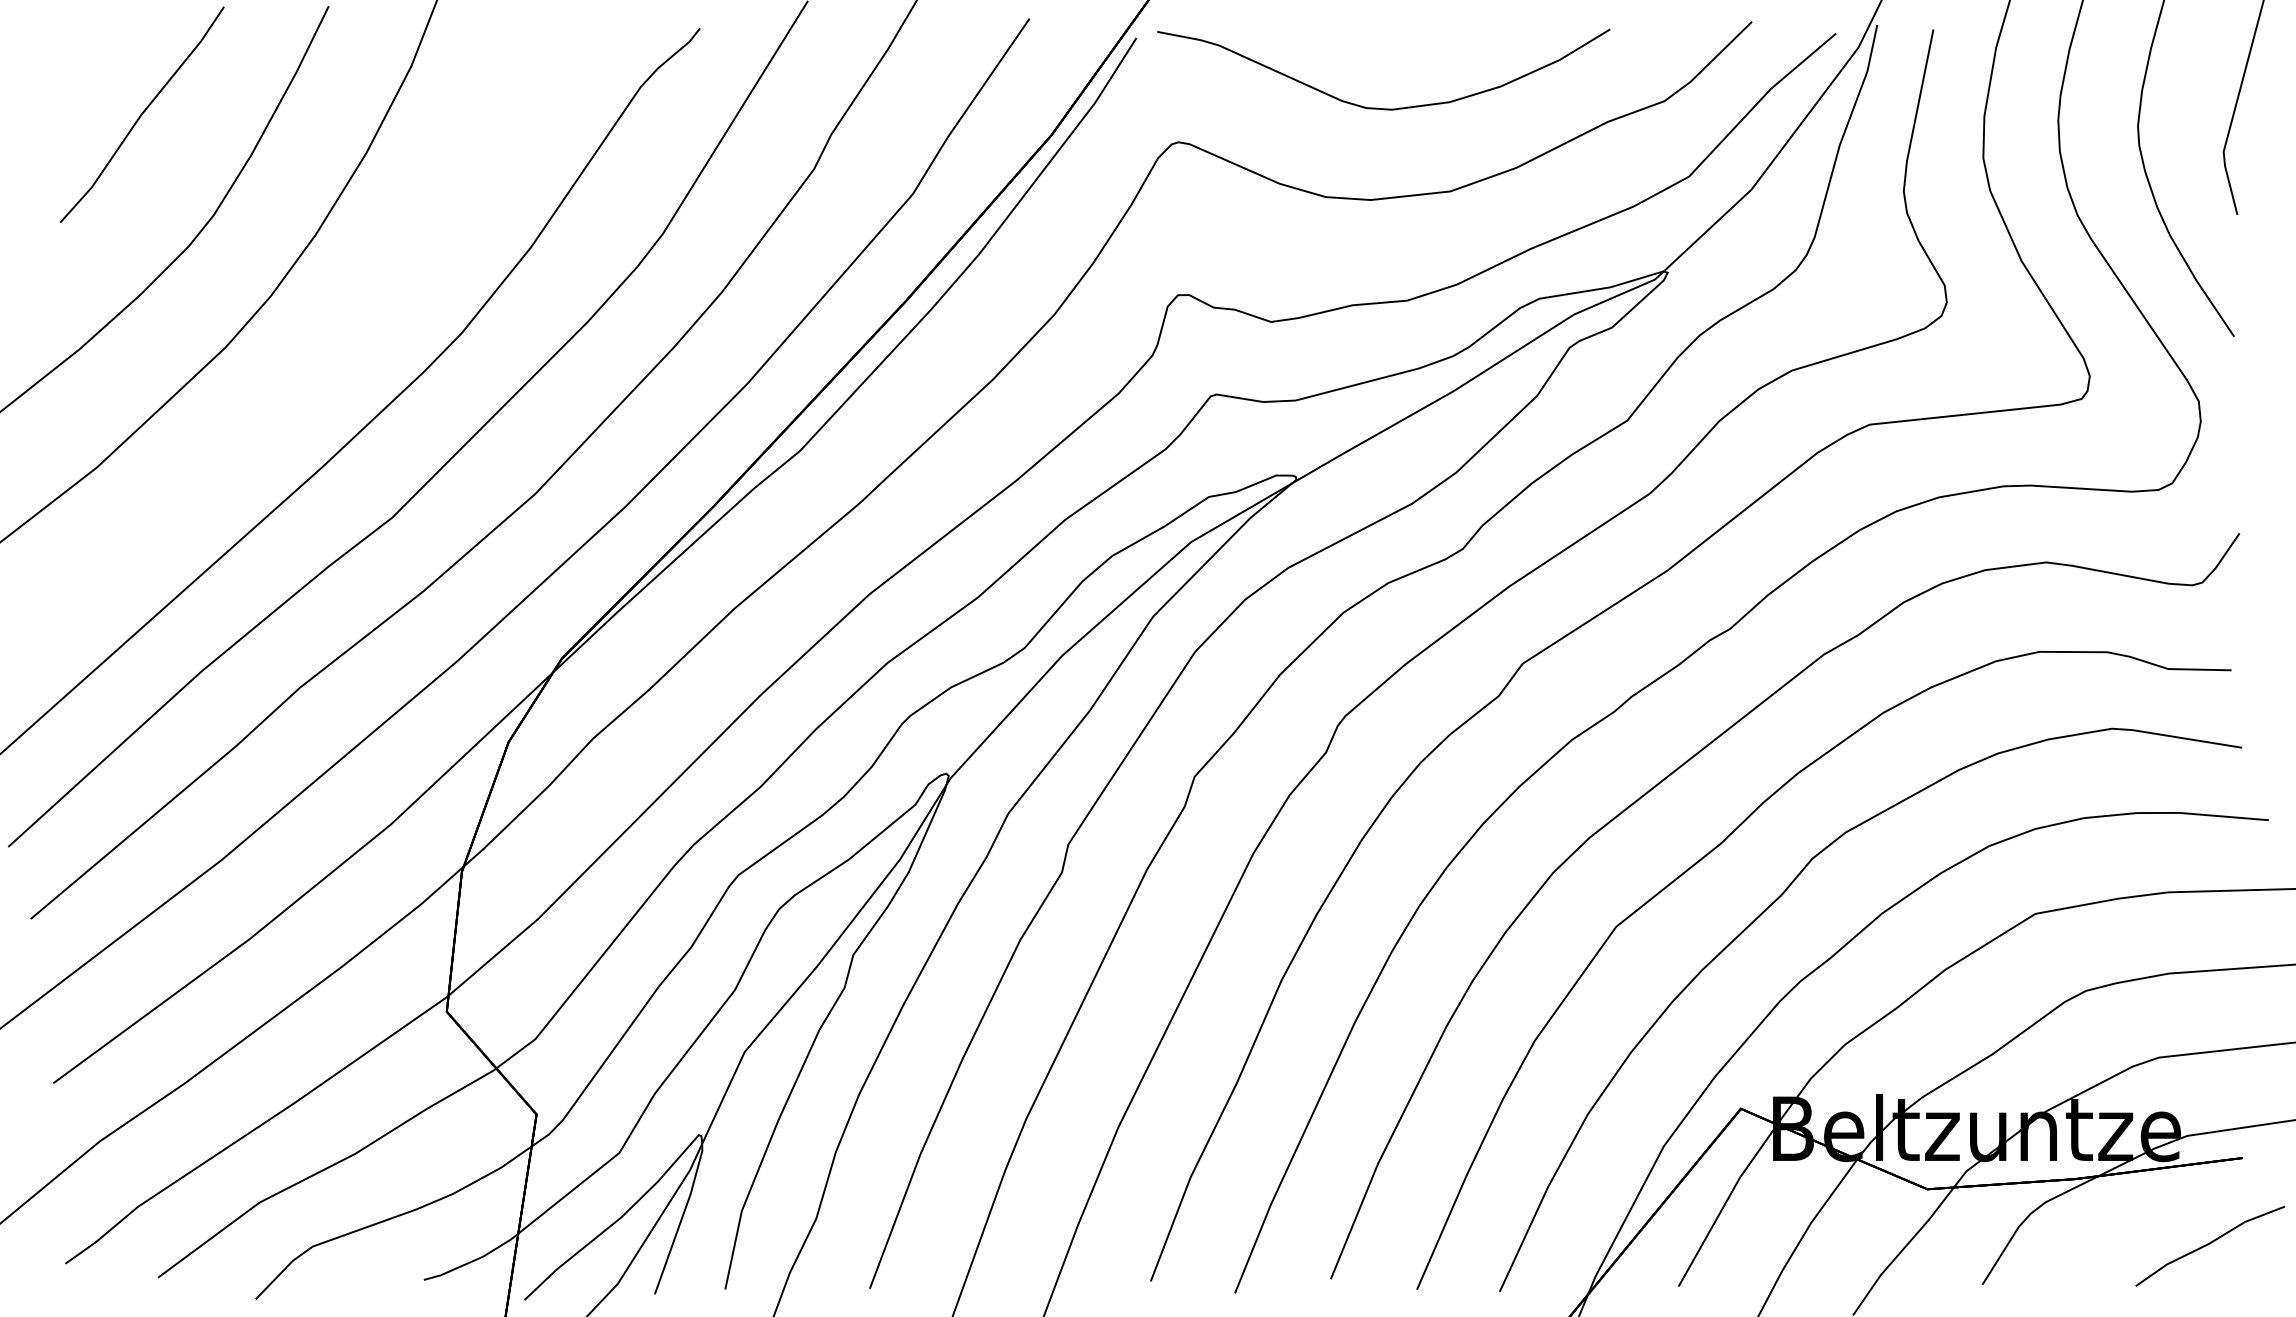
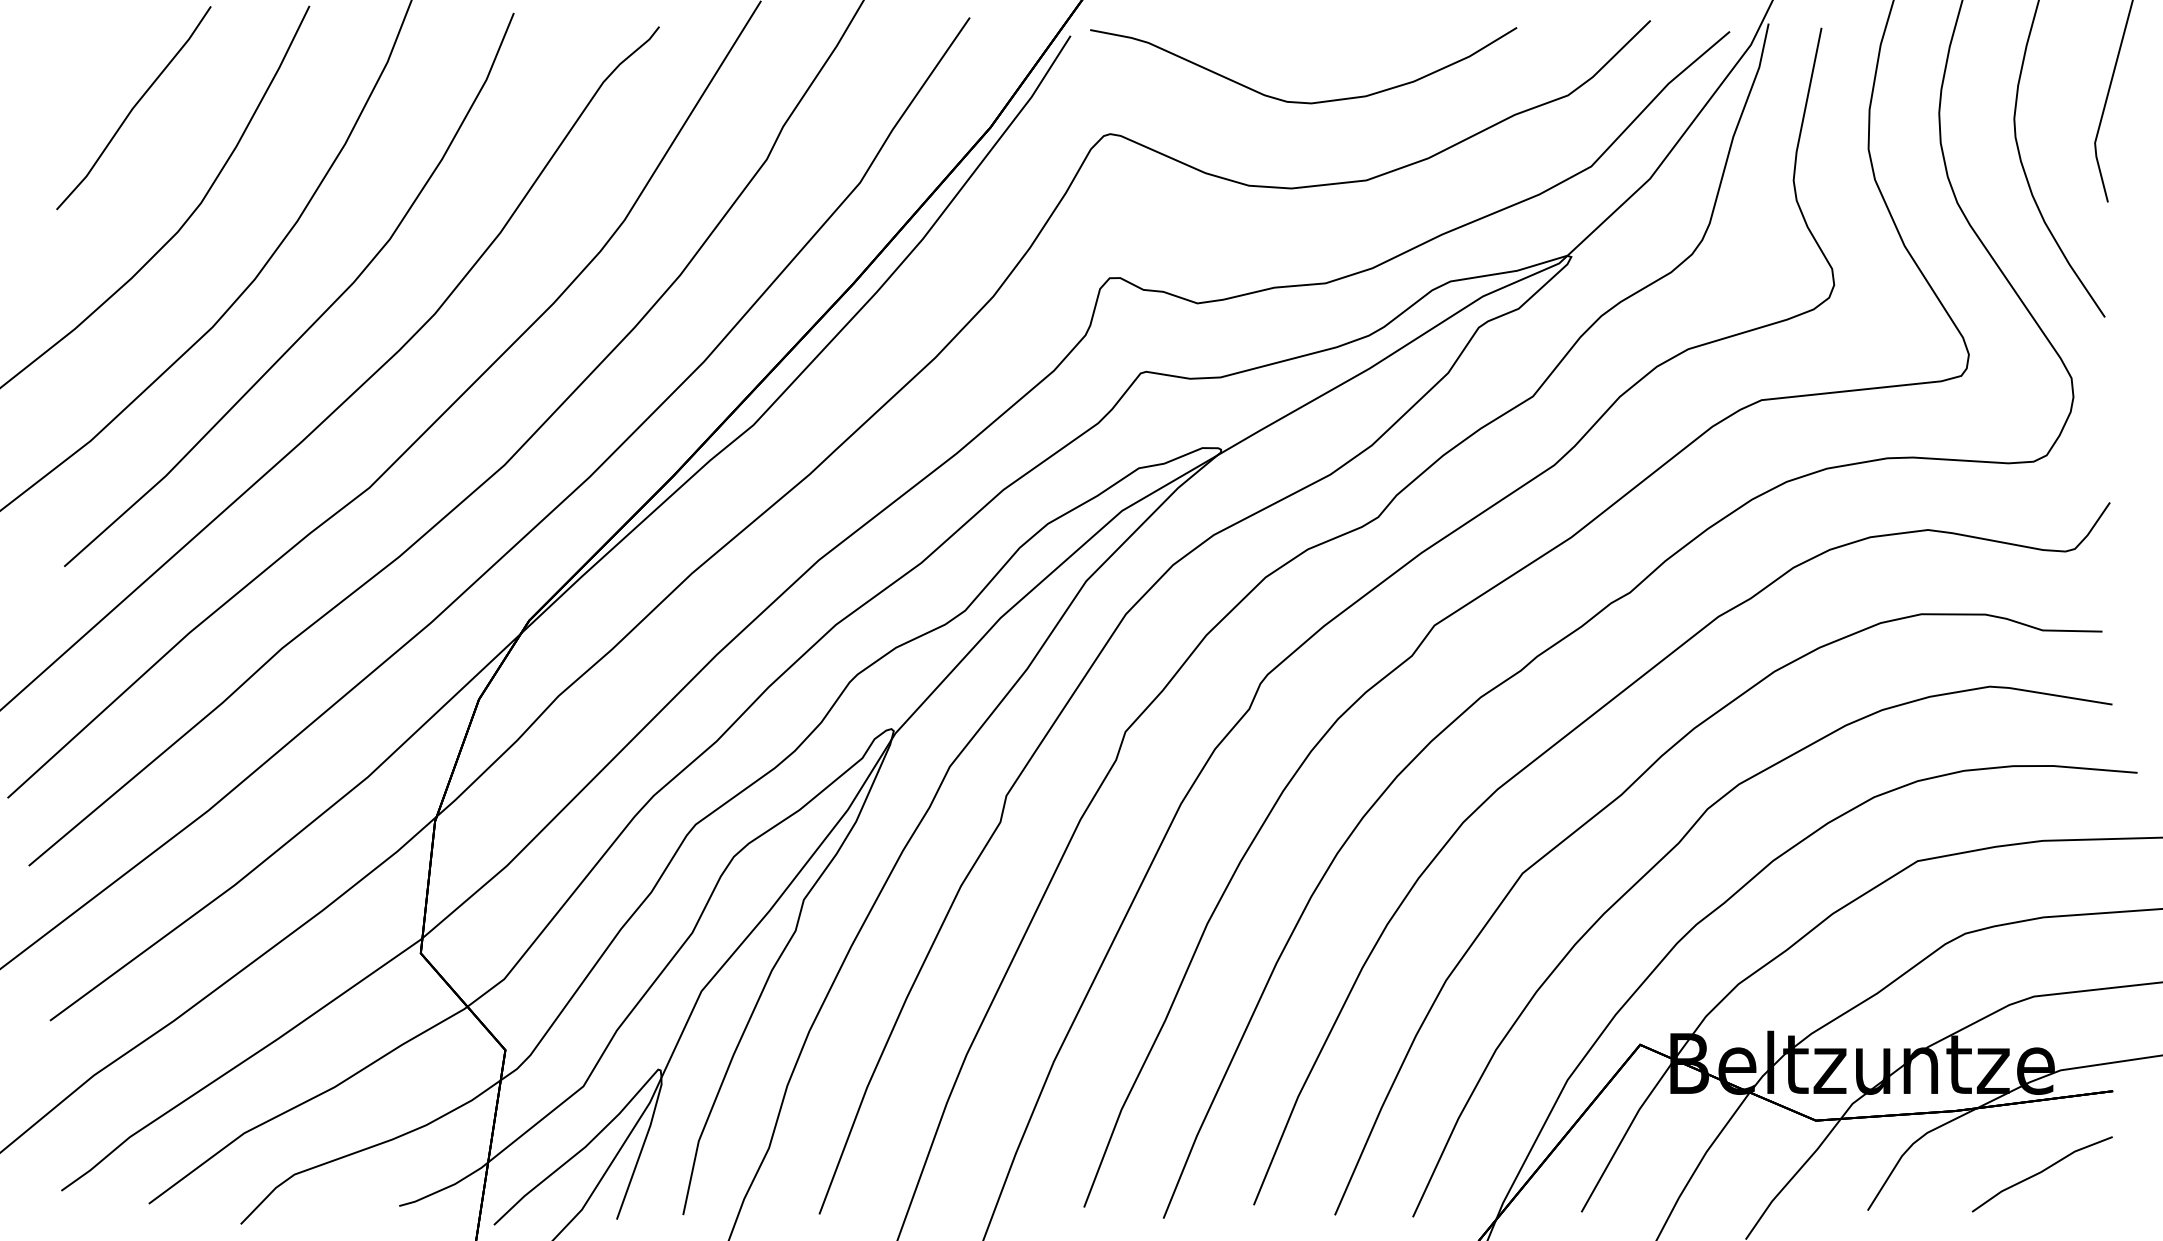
curve: (338, 336) -> (318, 317), added
line: (2208, 1245) -> (2040, 1173), moved

